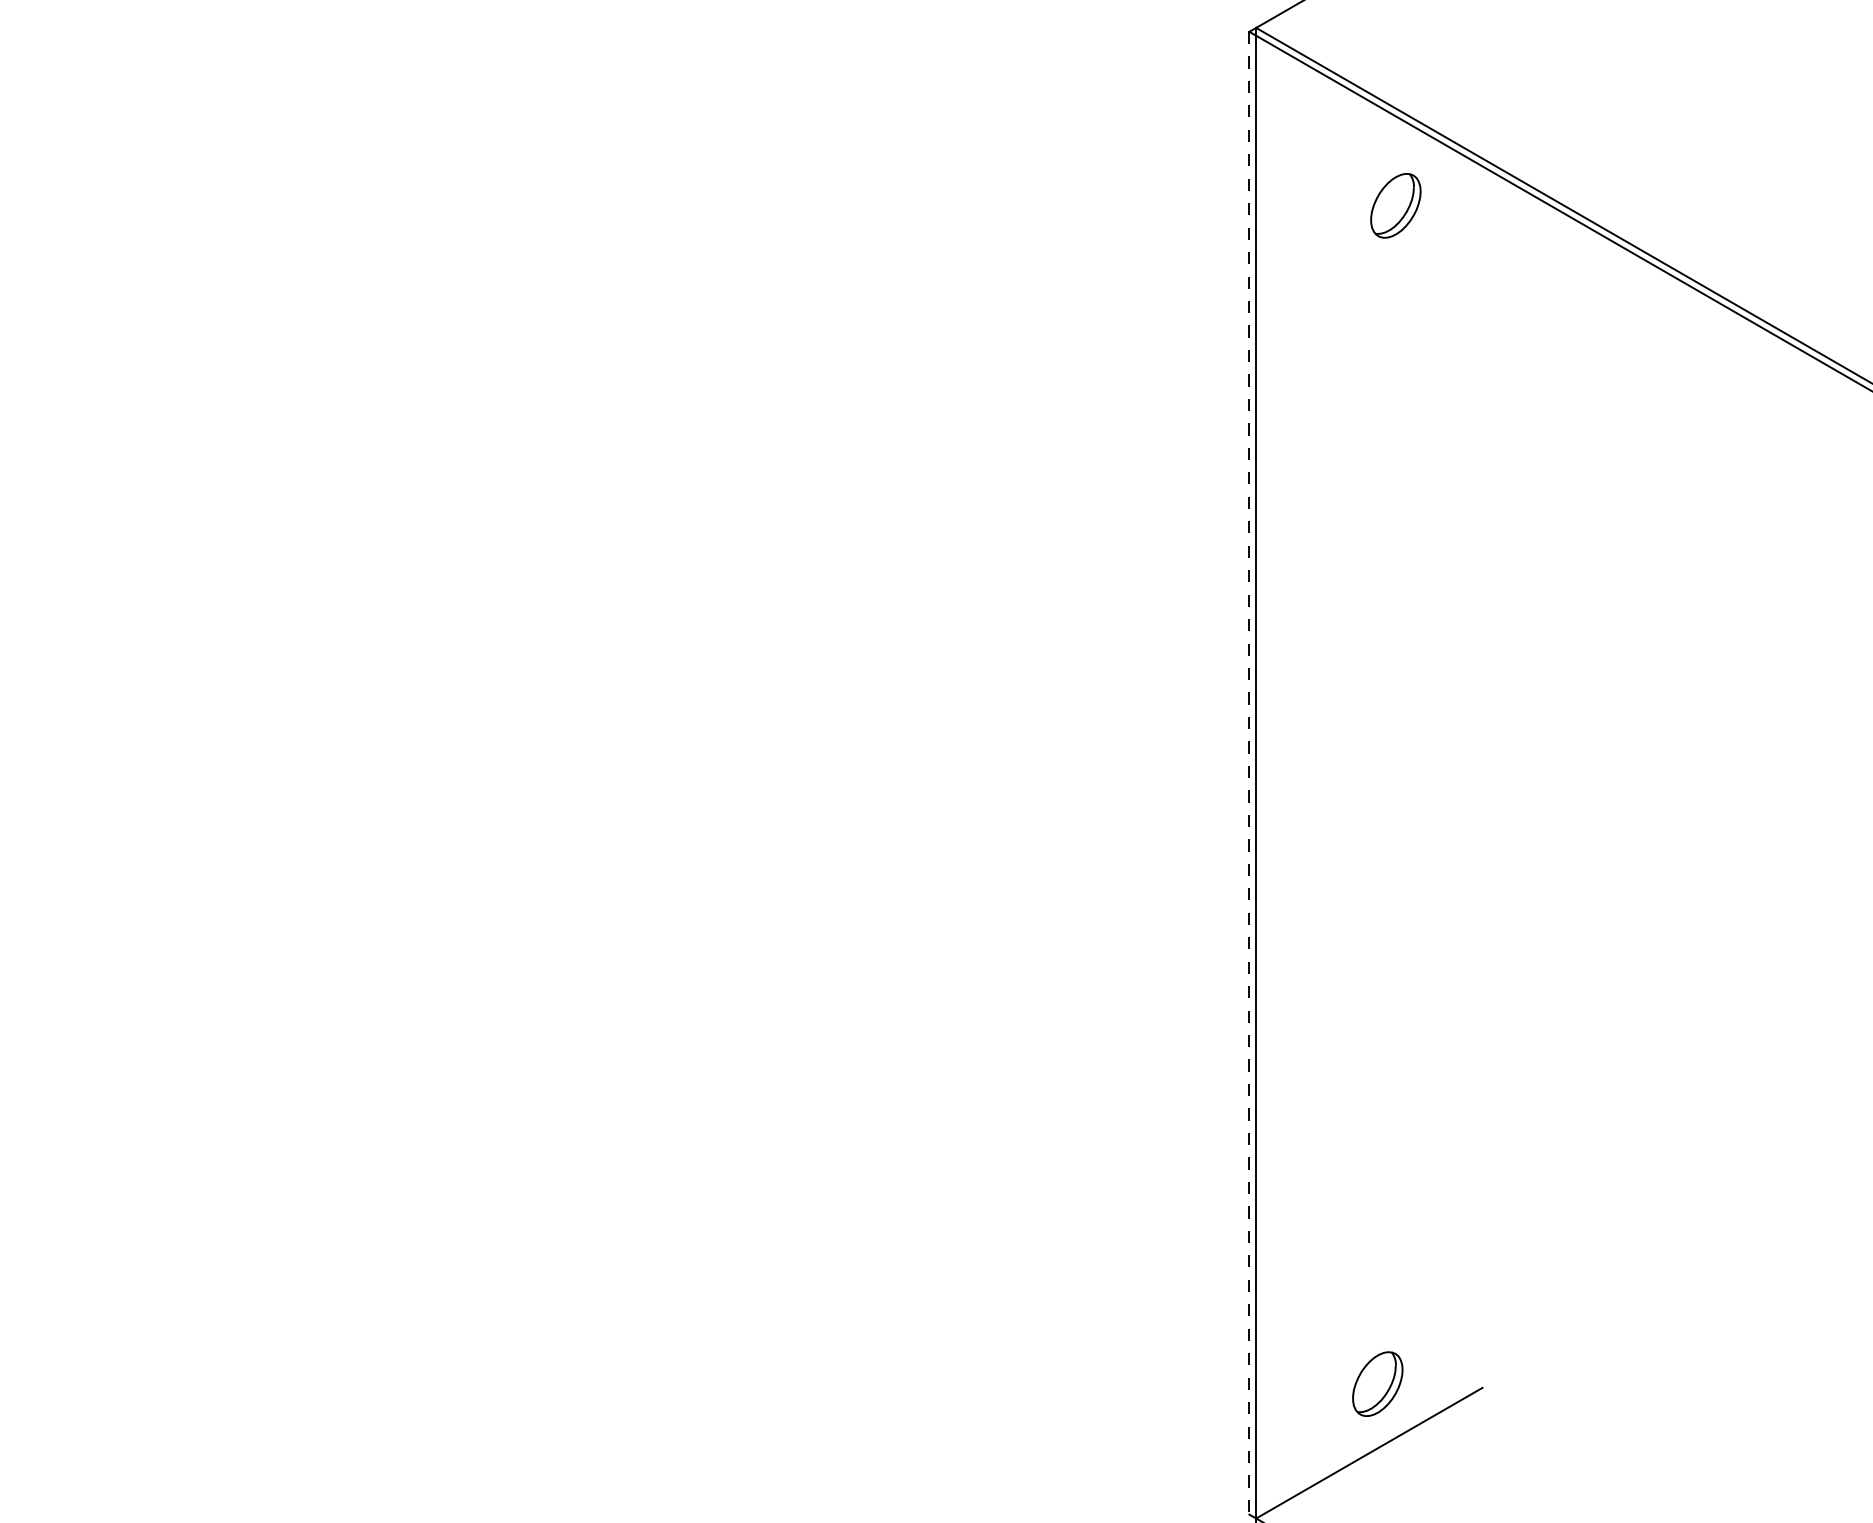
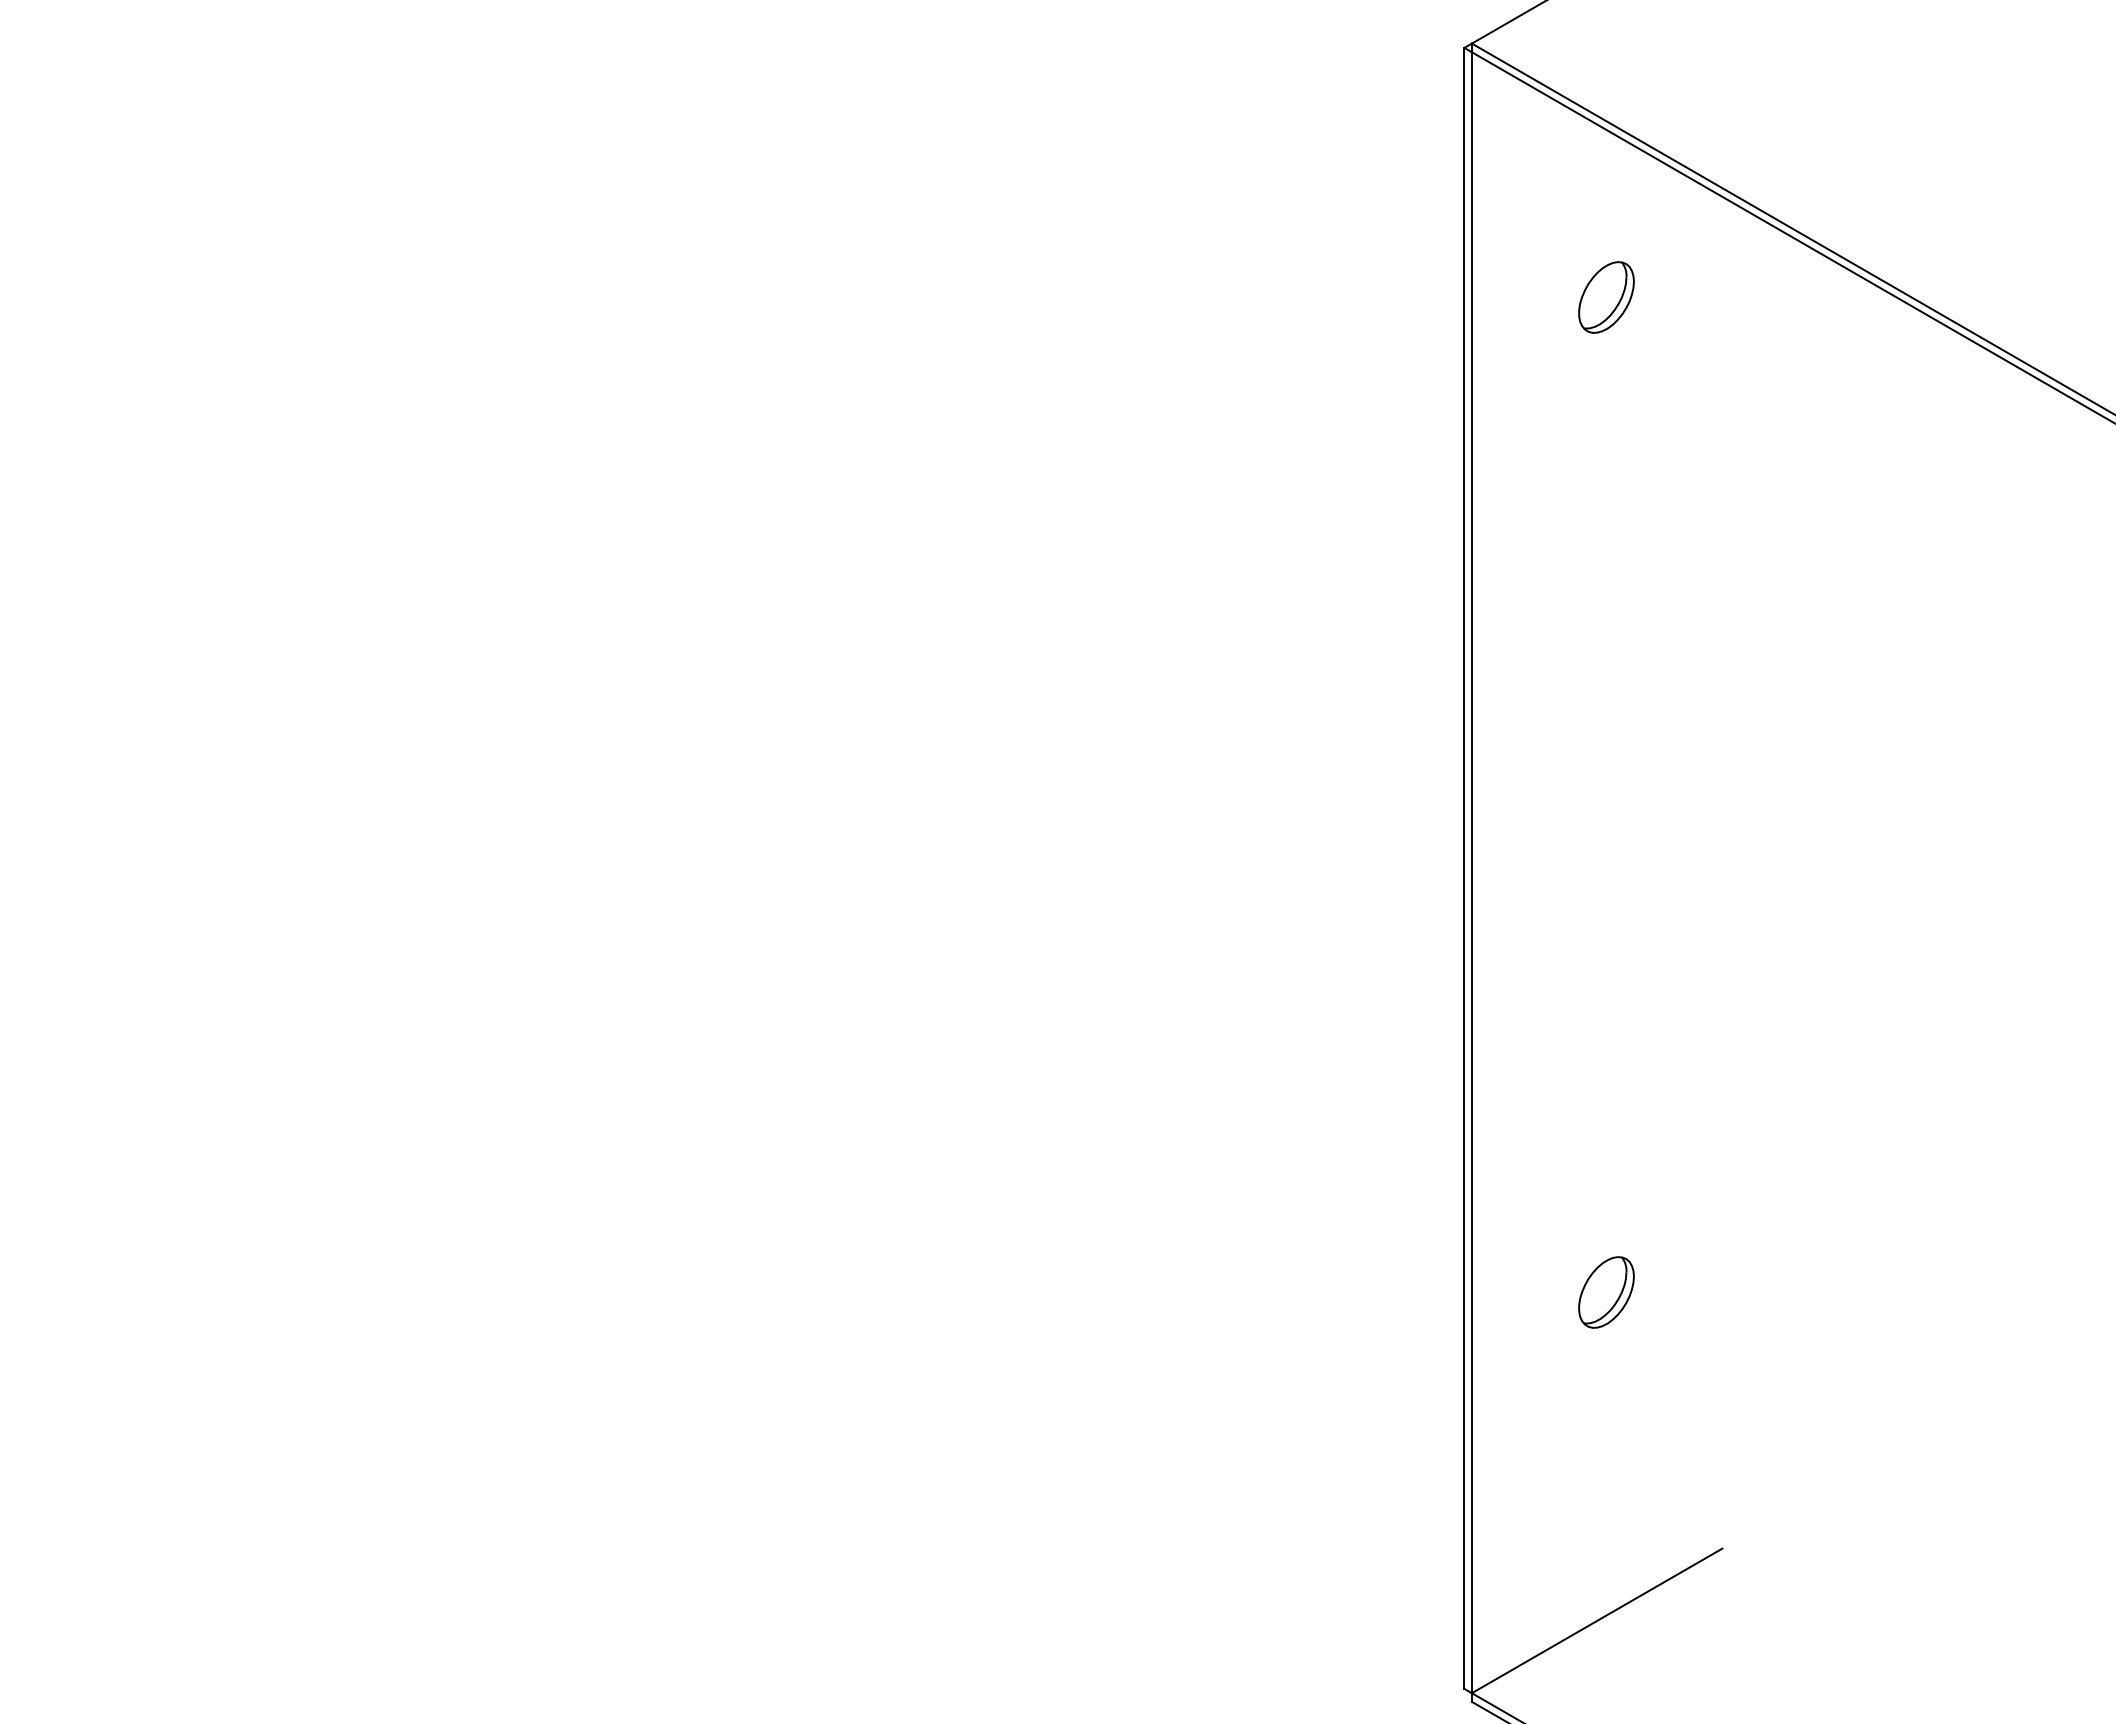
part: (1395, 205) -> (1606, 297), moved
line: (1249, 773) -> (1464, 868), dashed -> solid
part: (1377, 1384) -> (1606, 1292), moved

